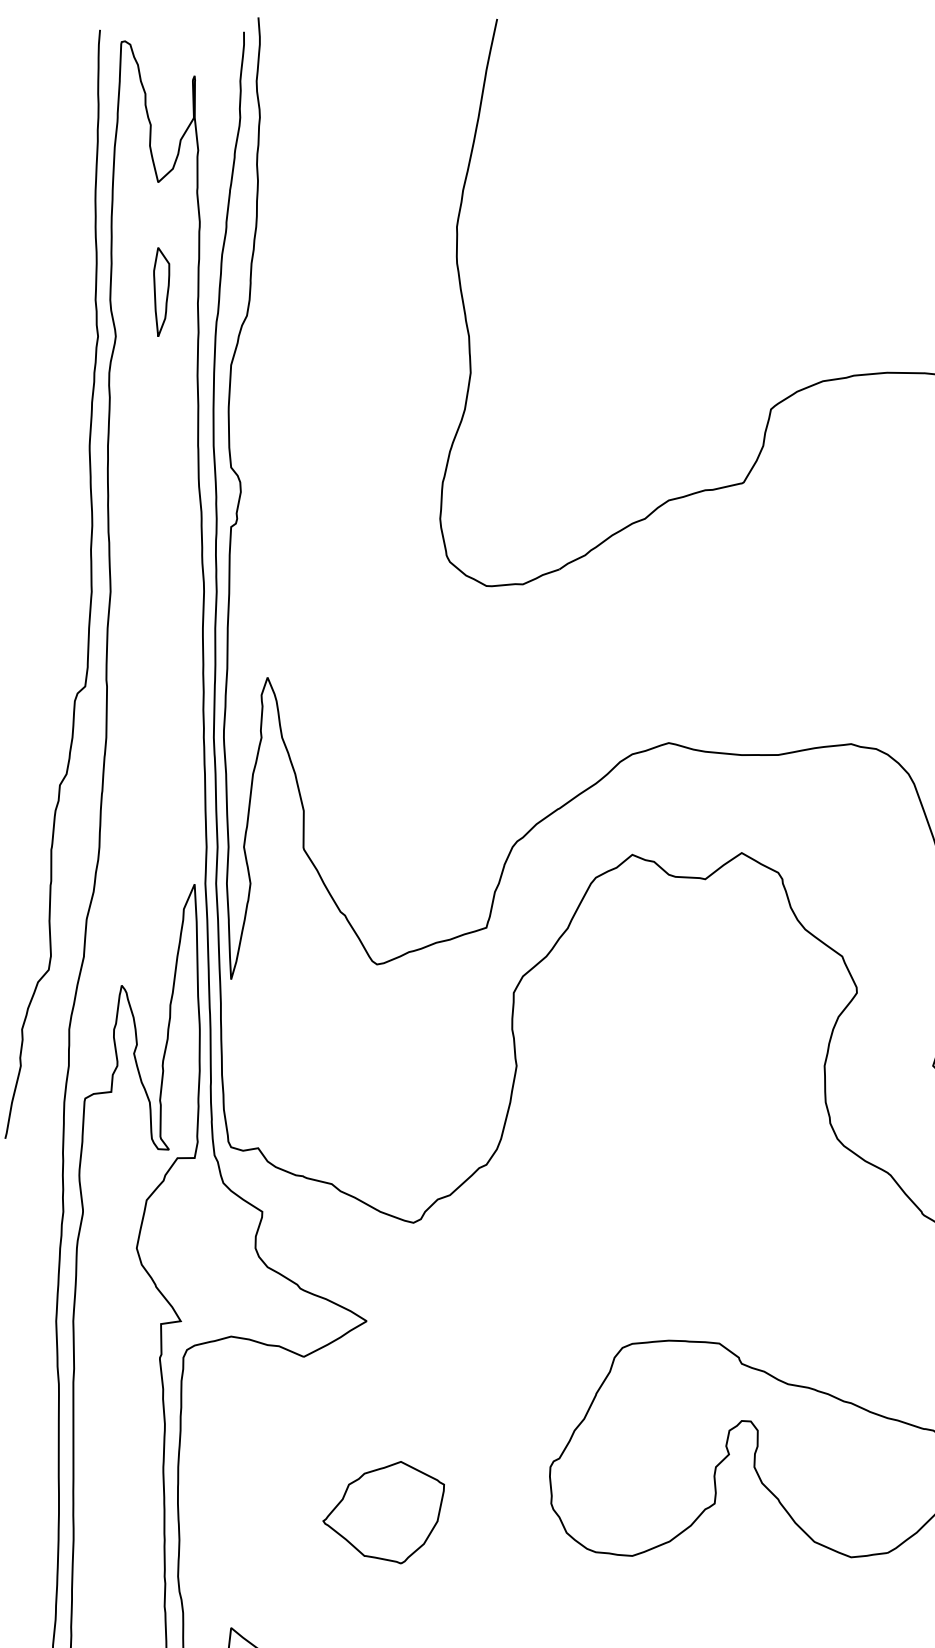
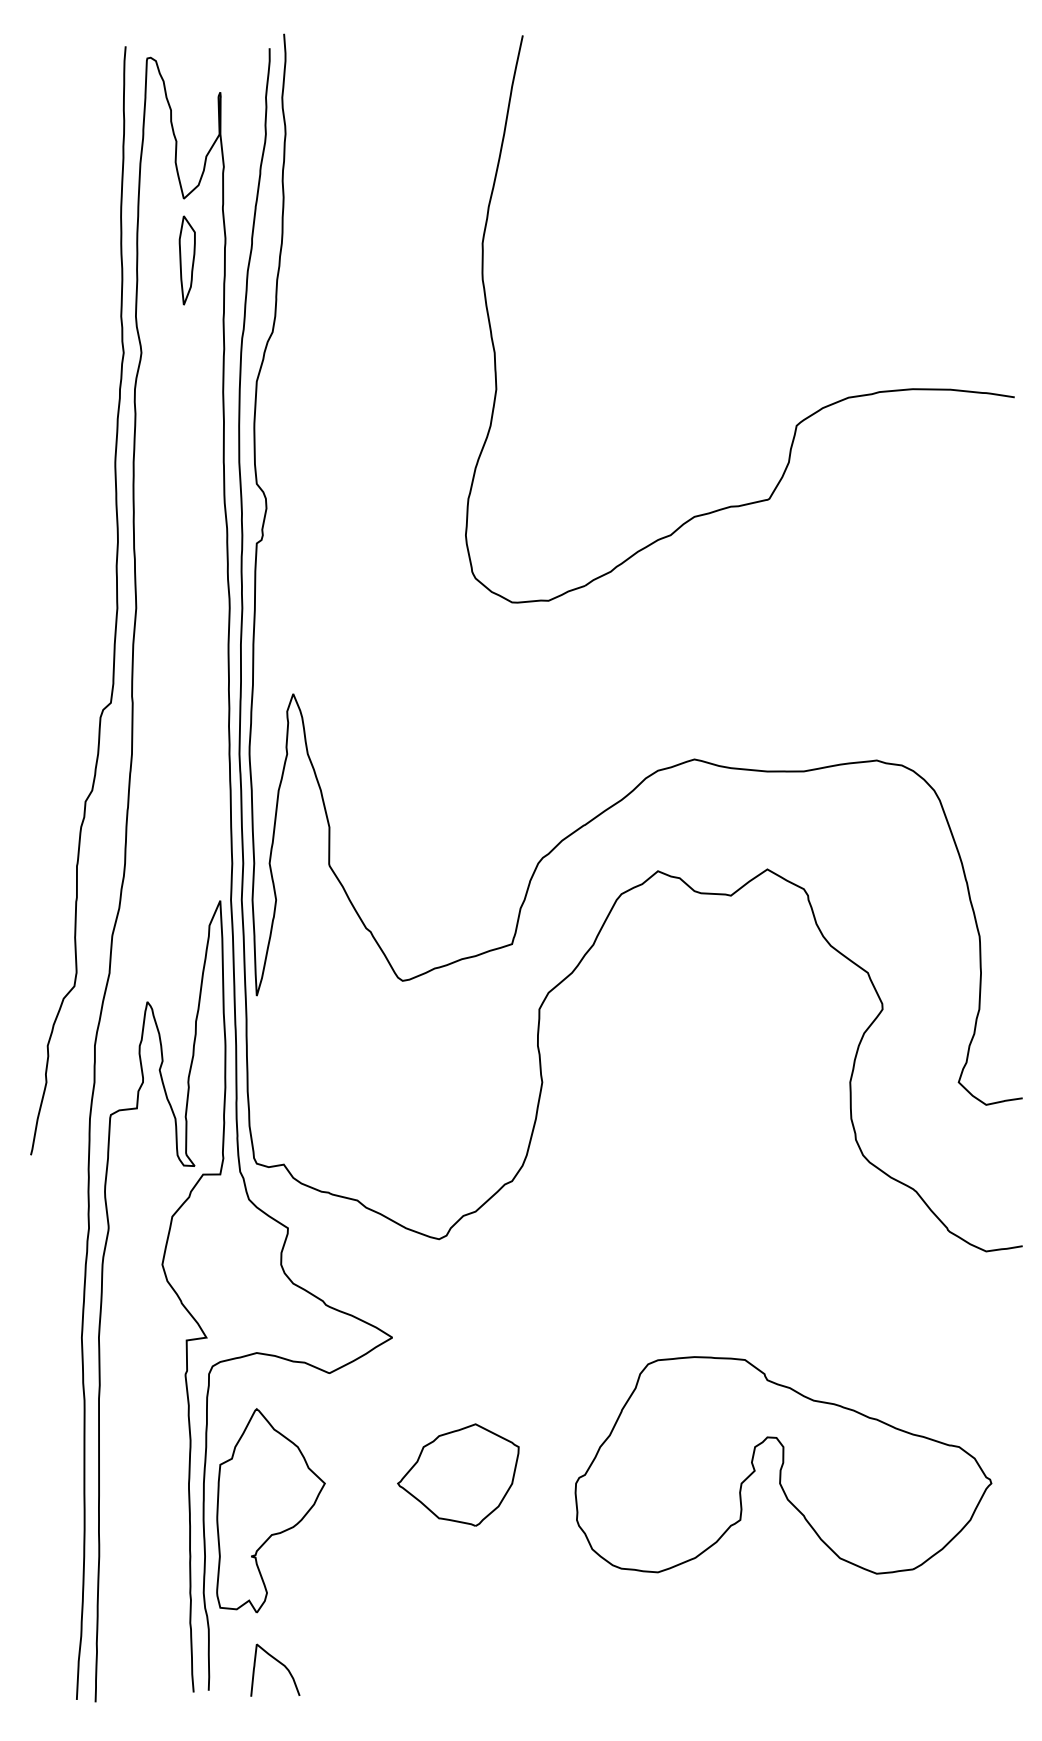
part: (160, 292) -> (186, 260), moved
part: (244, 1494) -> (270, 1510), added
part: (383, 1512) -> (458, 1474), moved

